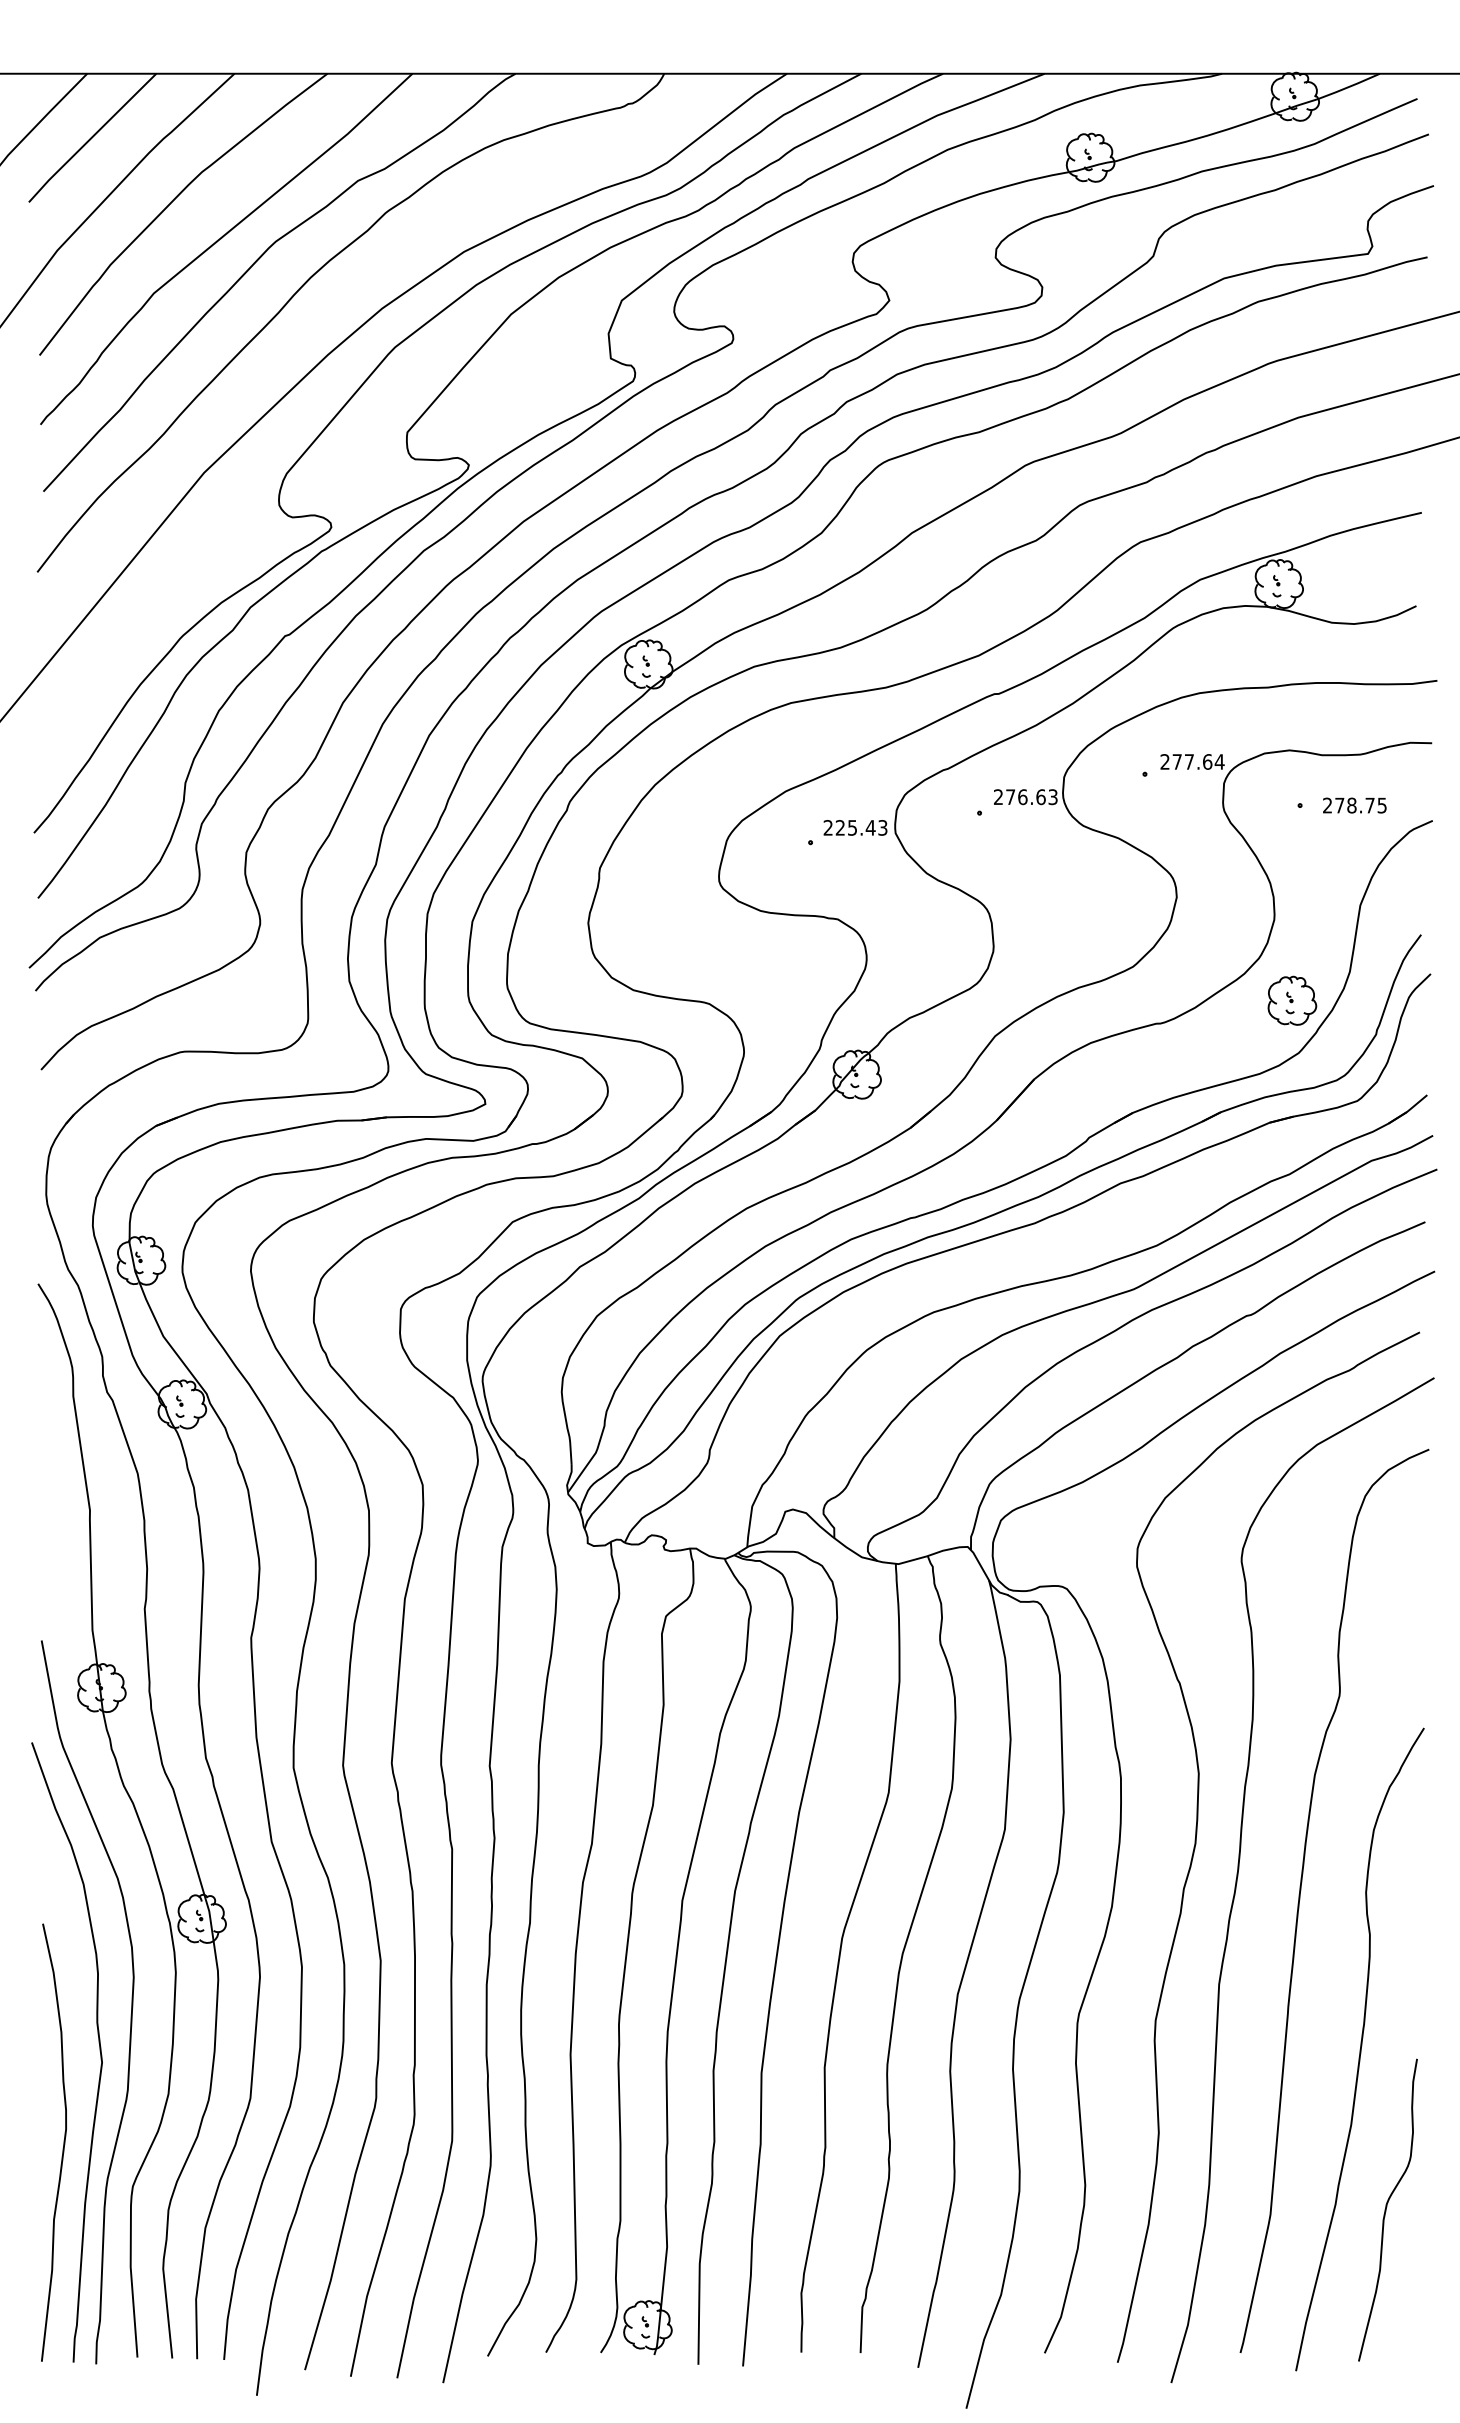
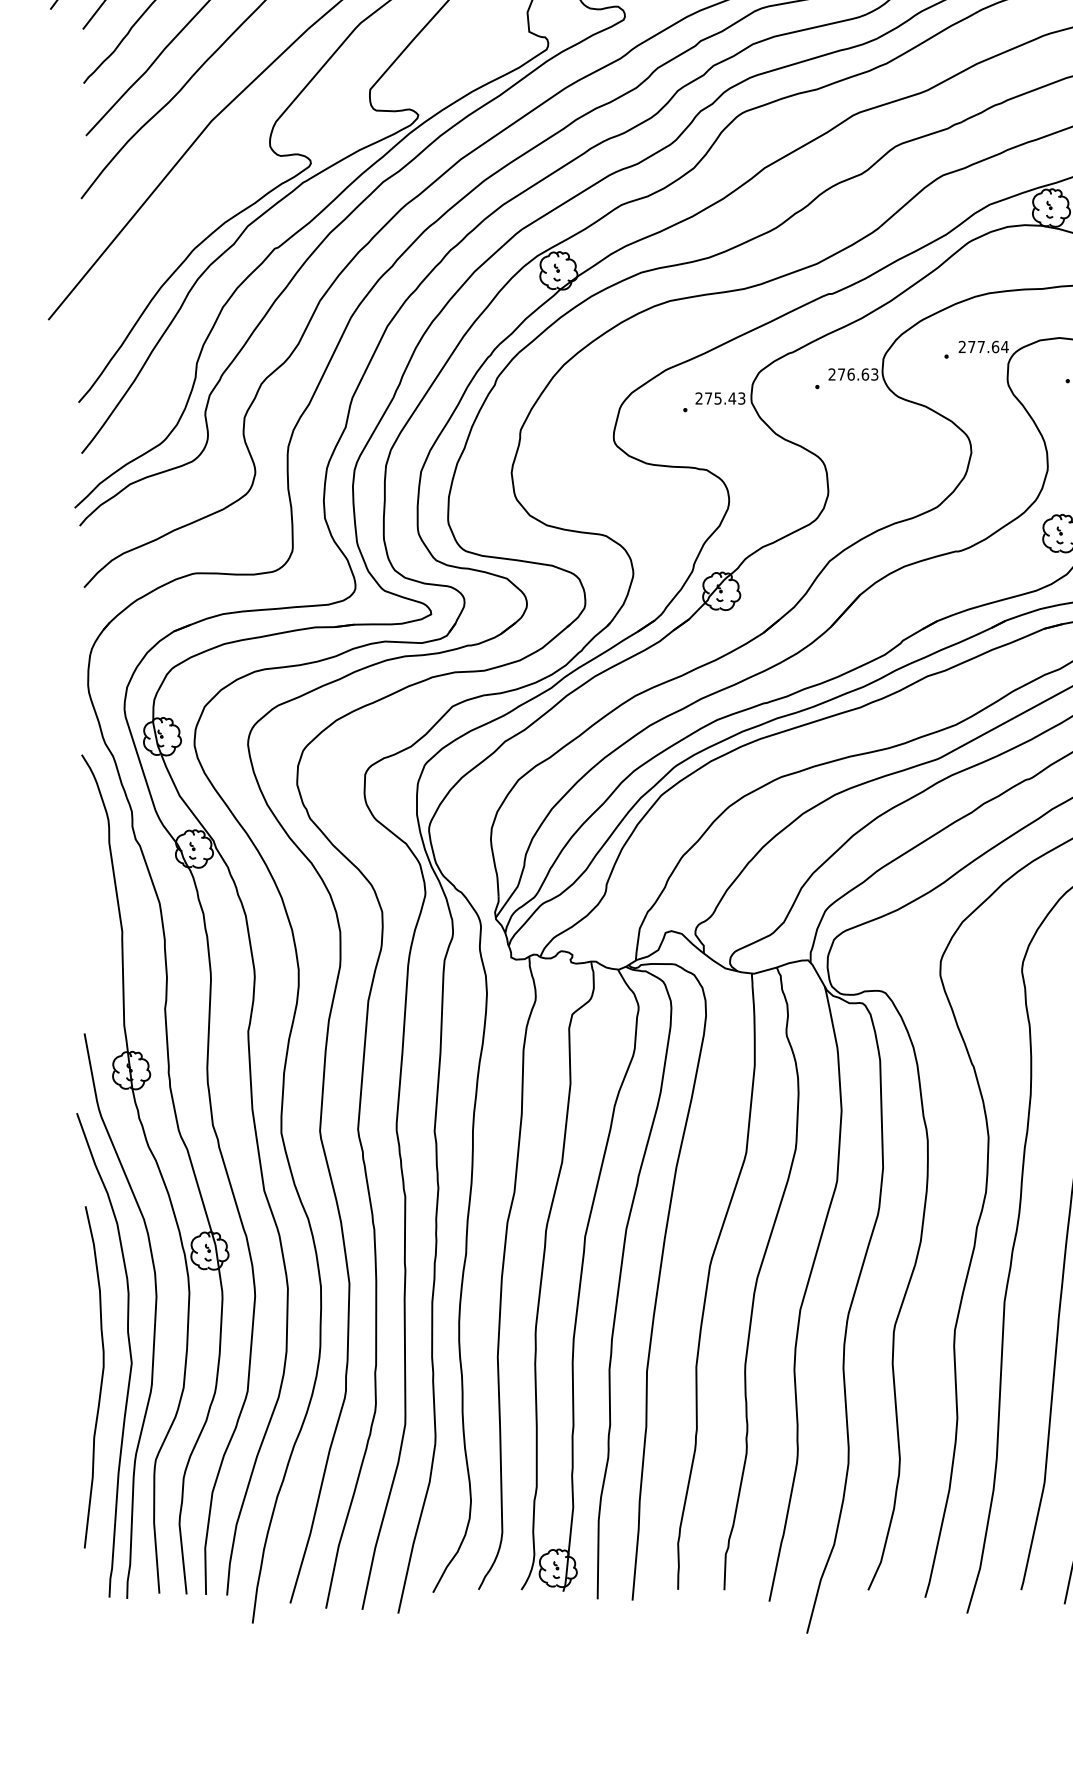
text: (839, 827) -> (707, 398), 225.43 -> 275.43
curve: (63, 2142) -> (101, 1377), moved

